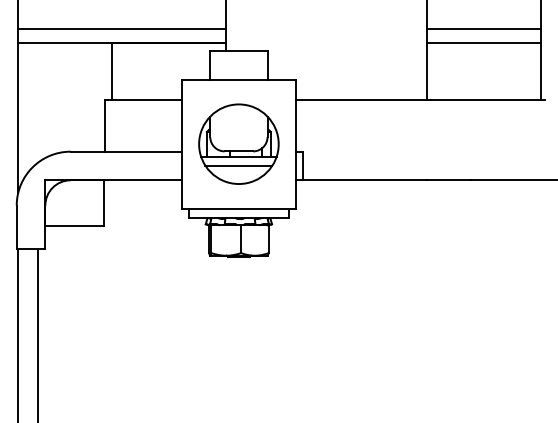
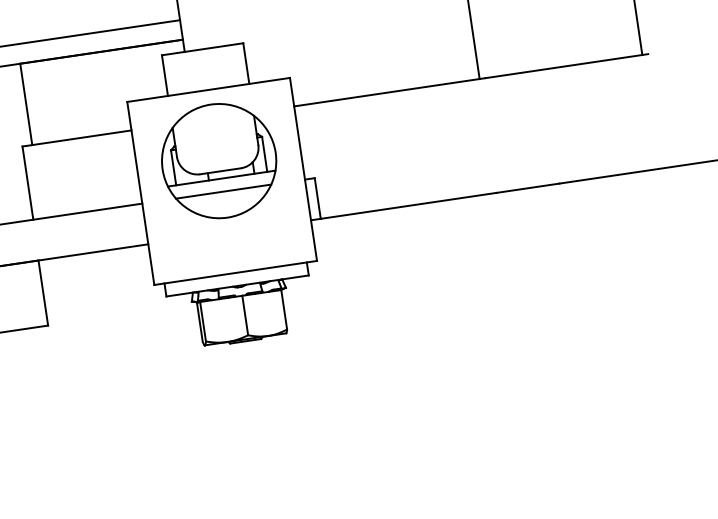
part: (238, 143) -> (218, 160), moved

